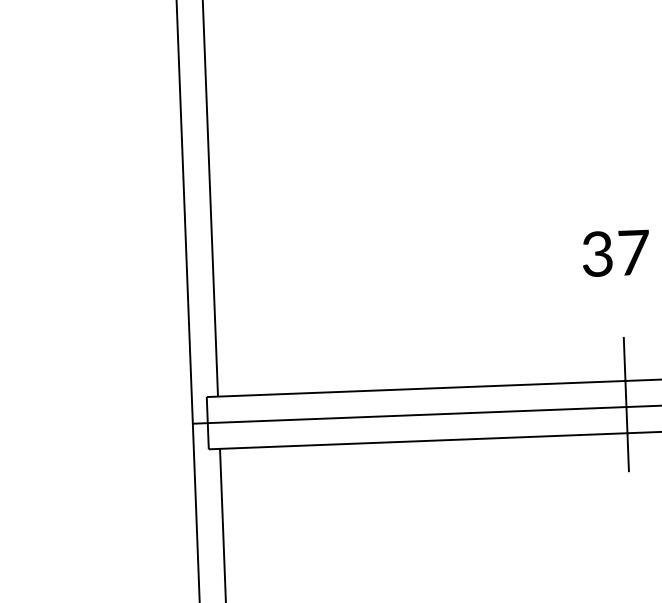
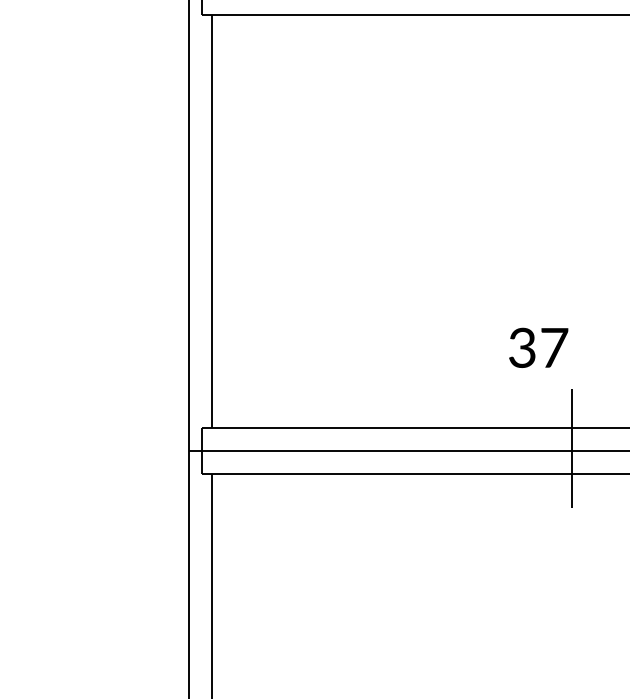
text: (615, 252) -> (538, 347), moved

